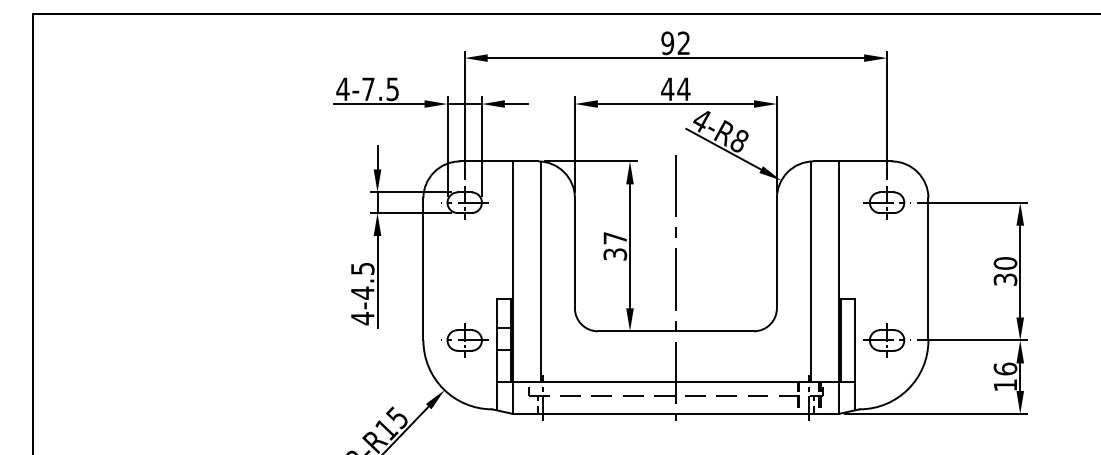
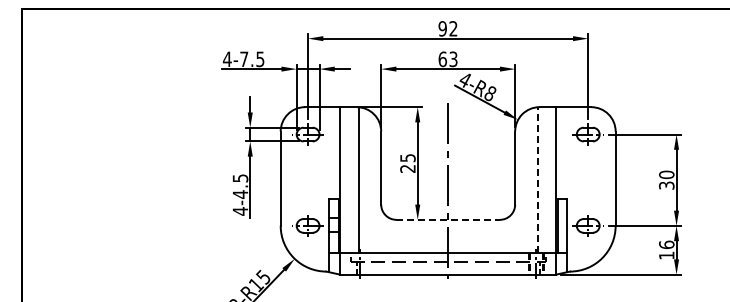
text: (674, 89) -> (447, 59), 44 -> 63
text: (614, 246) -> (407, 163), 37 -> 25
line: (810, 270) -> (537, 179), solid -> dashed
line: (676, 330) -> (448, 219), solid -> dashed

